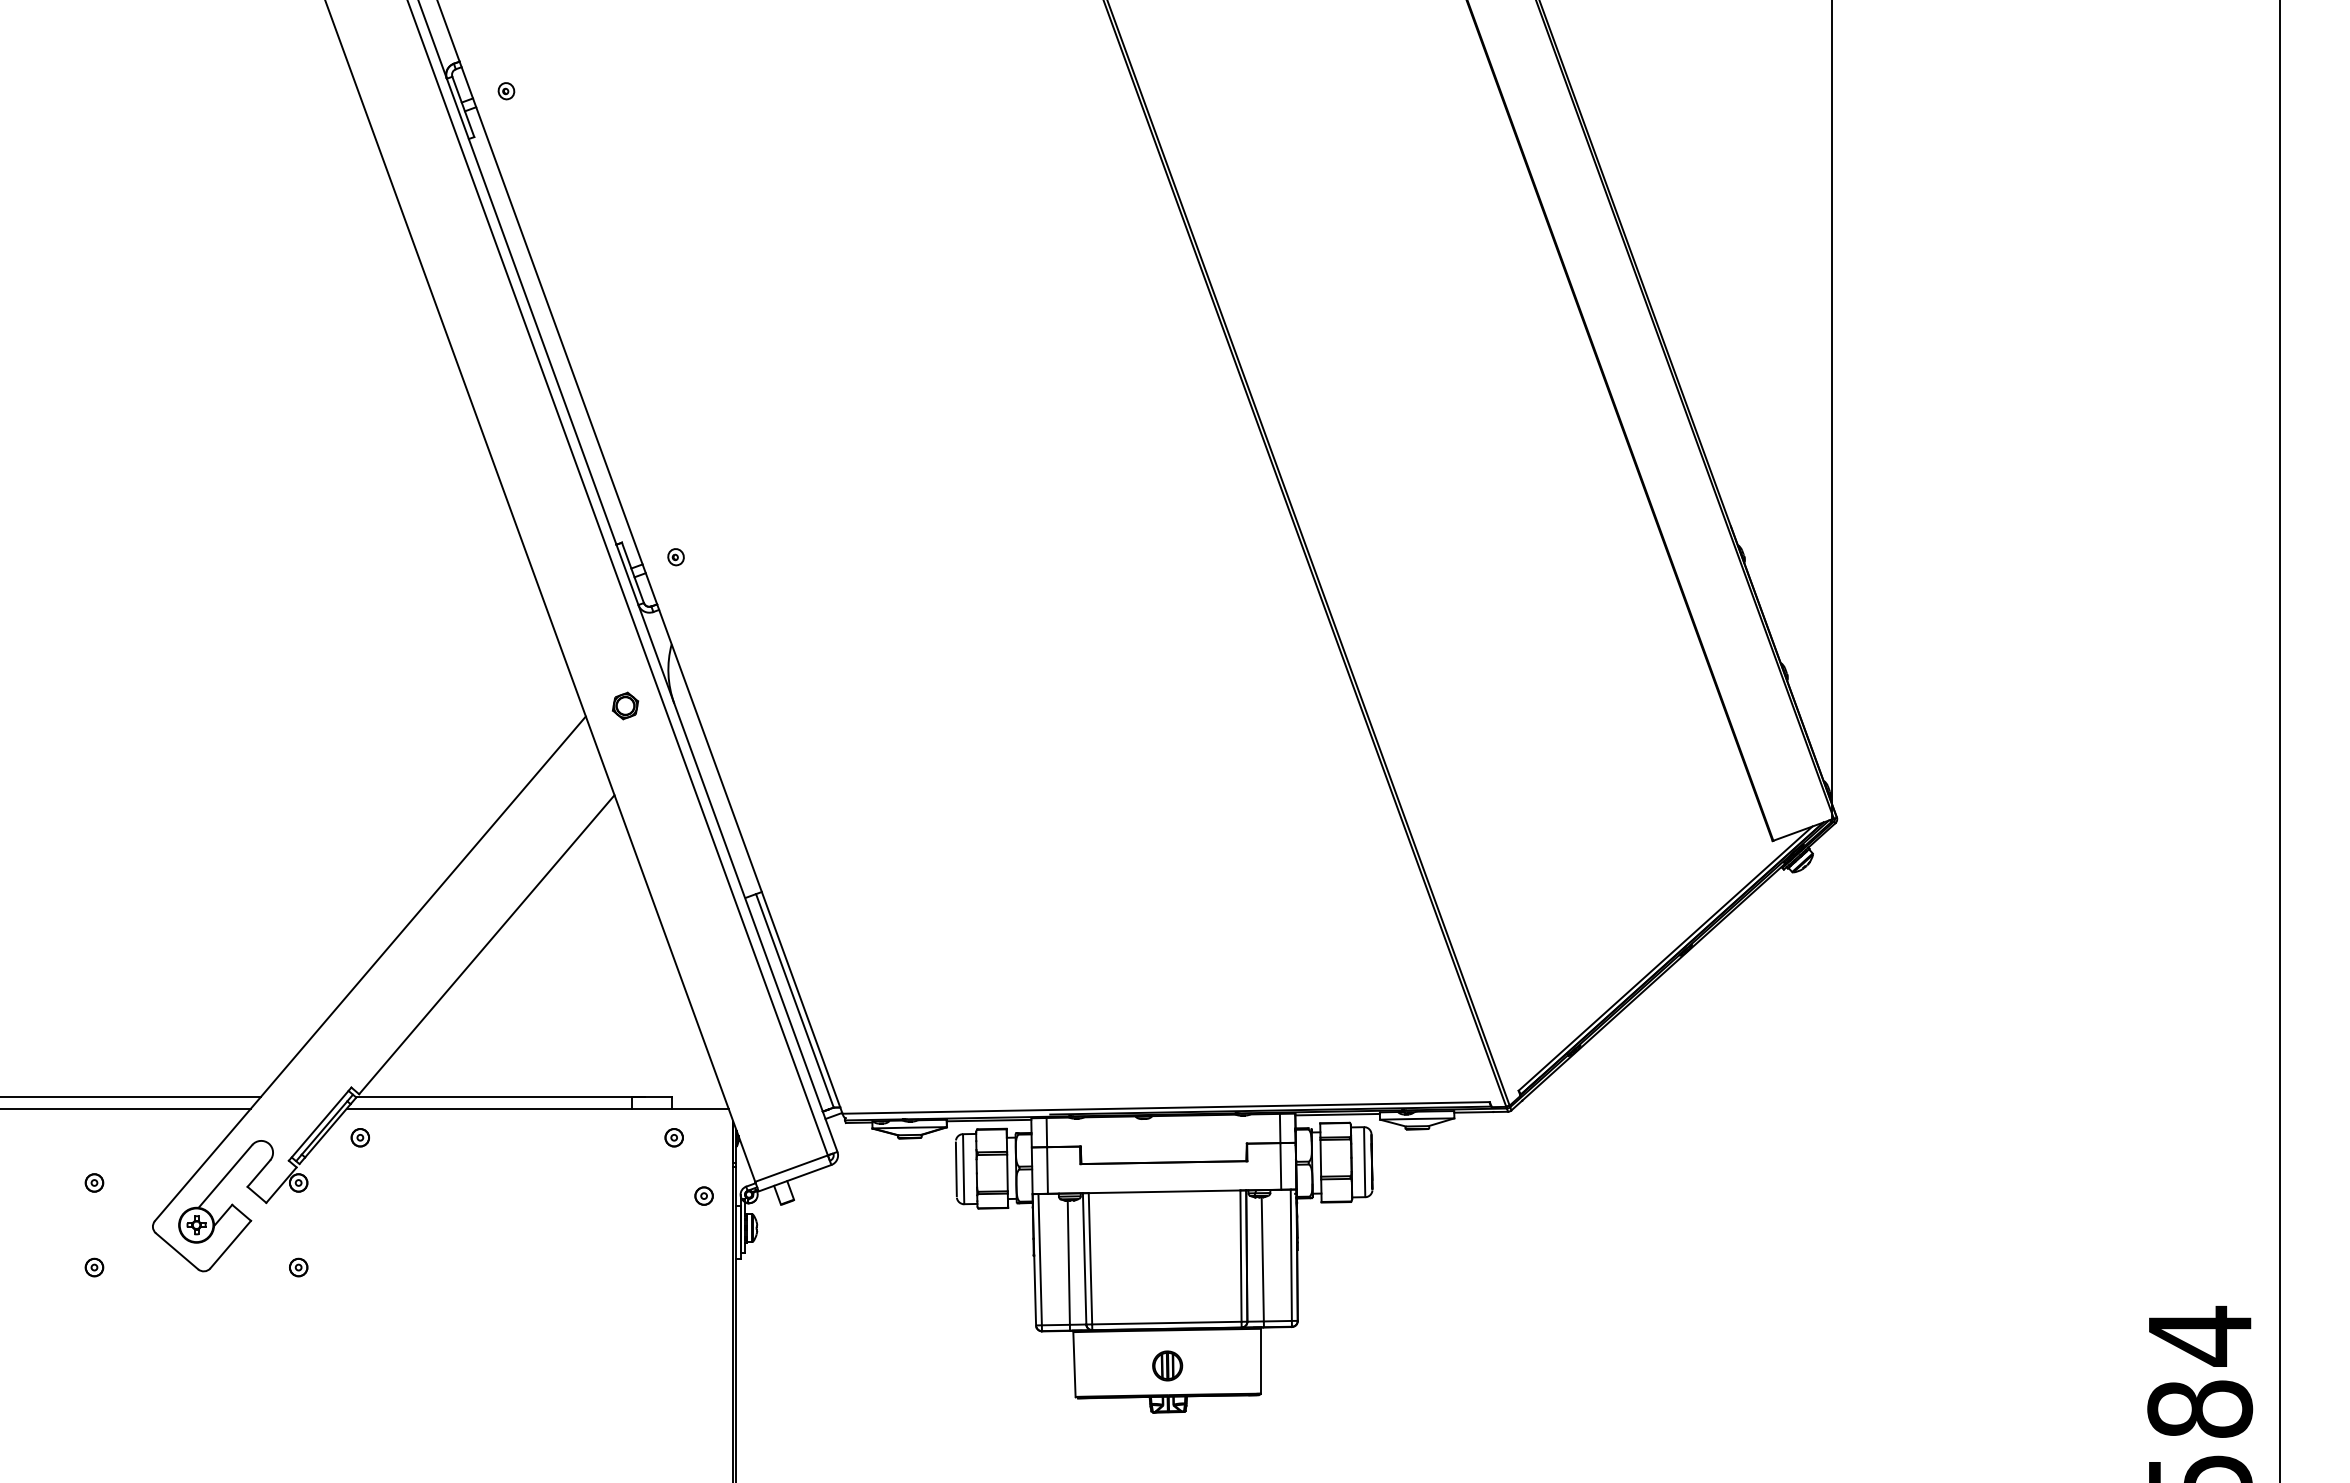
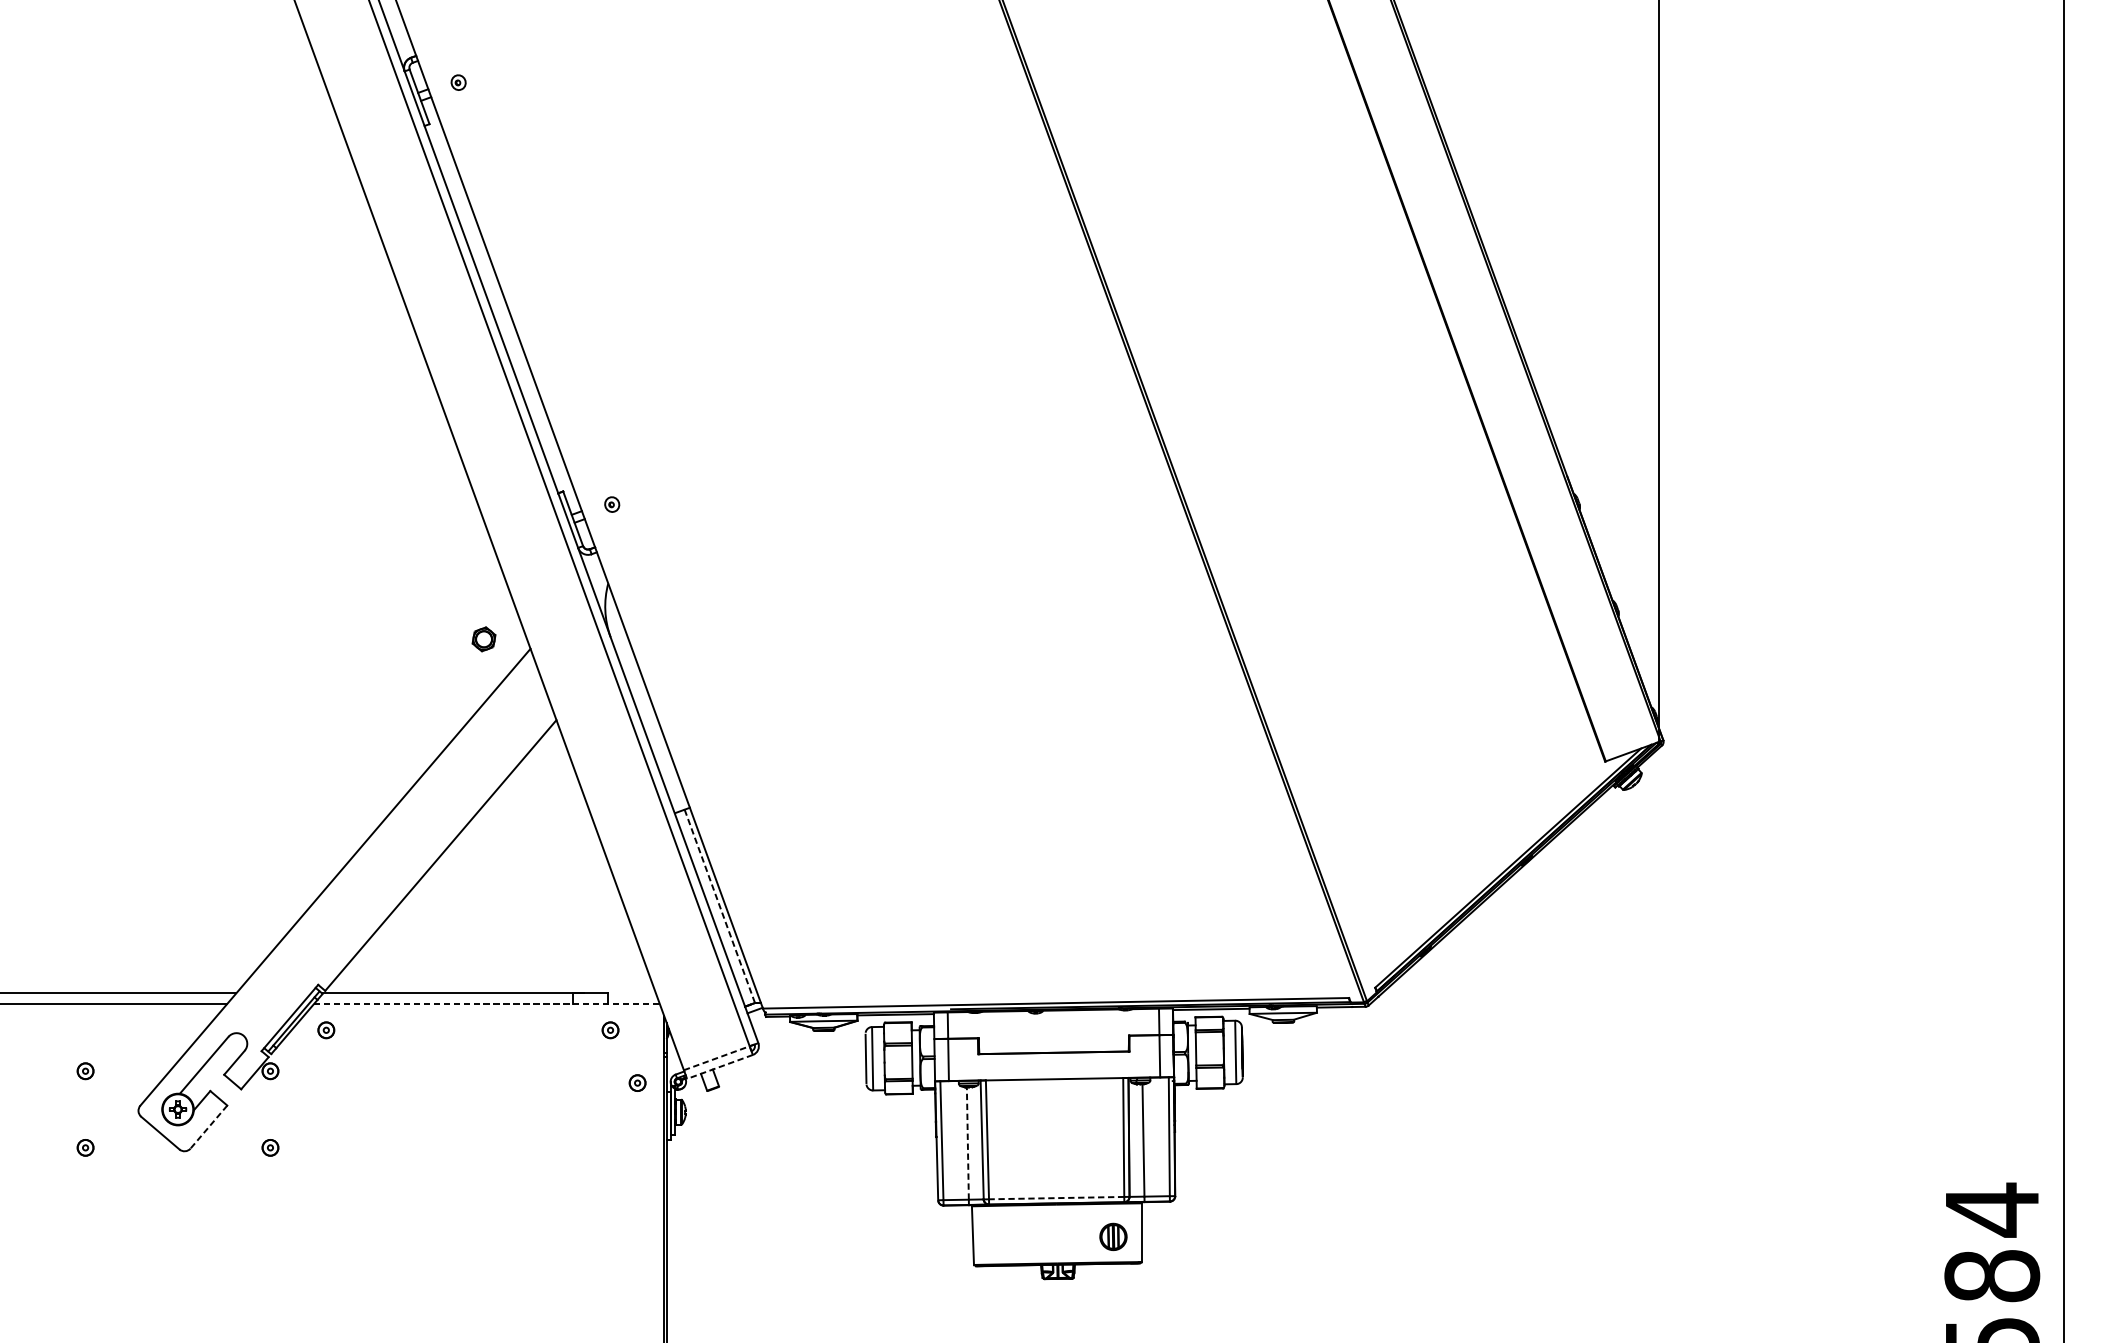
part: (625, 705) -> (484, 638), moved
line: (794, 1000) -> (719, 906), solid -> dashed
line: (537, 1108) -> (486, 1003), solid -> dashed
line: (791, 1168) -> (716, 1058), solid -> dashed
line: (795, 1178) -> (720, 1067), solid -> dashed
line: (230, 1244) -> (208, 1126), solid -> dashed
line: (1068, 1262) -> (967, 1143), solid -> dashed
line: (1166, 1323) -> (1056, 1198), solid -> dashed
part: (1167, 1365) -> (1113, 1236), moved

